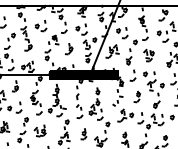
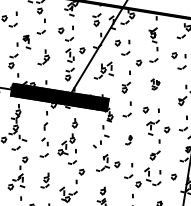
part: (148, 55) -> (154, 84), size x0.6
part: (136, 96) -> (128, 139), size x0.6

